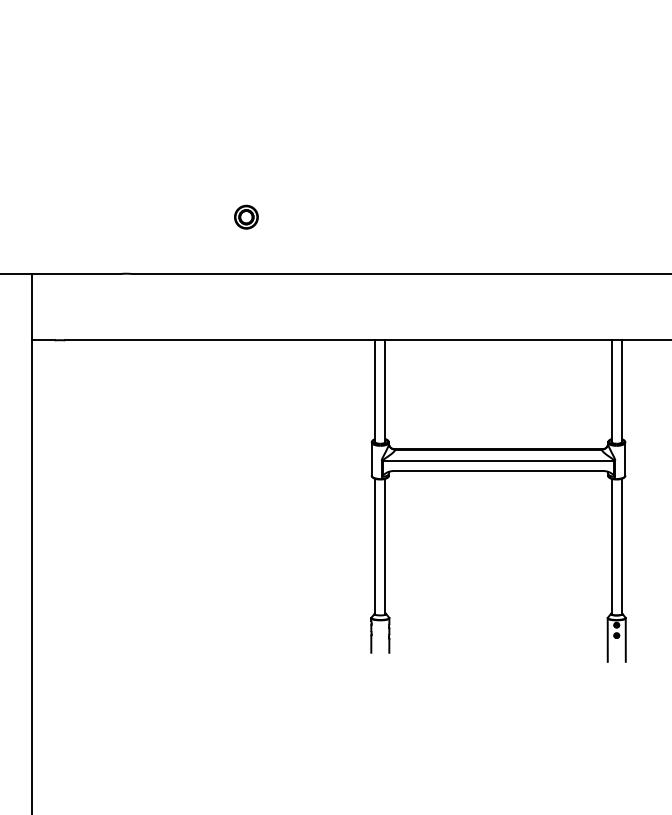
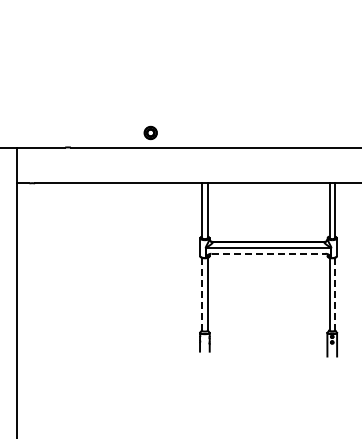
part: (245, 216) -> (150, 132), moved
line: (500, 470) -> (269, 253), solid -> dashed
line: (375, 546) -> (202, 294), solid -> dashed
line: (620, 546) -> (334, 294), solid -> dashed

